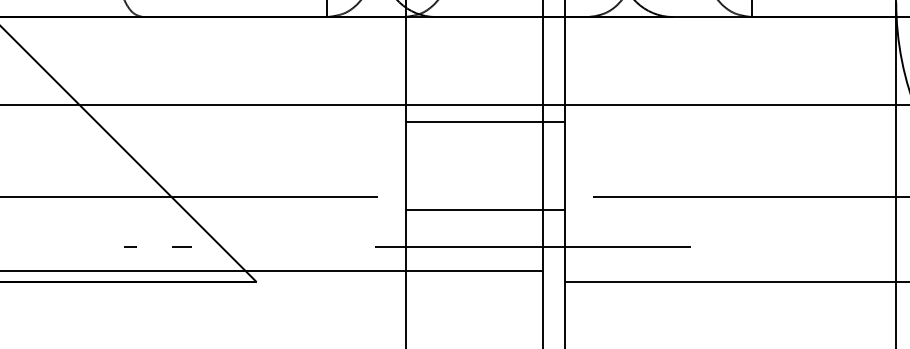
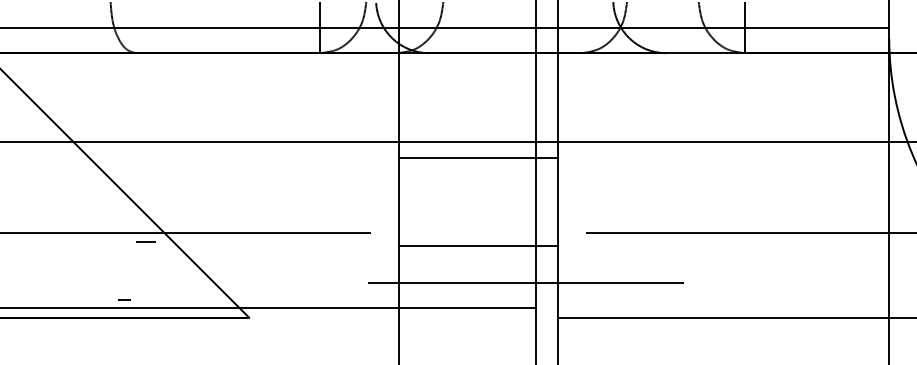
line: (130, 246) -> (124, 299), moved
line: (181, 246) -> (145, 241), moved

